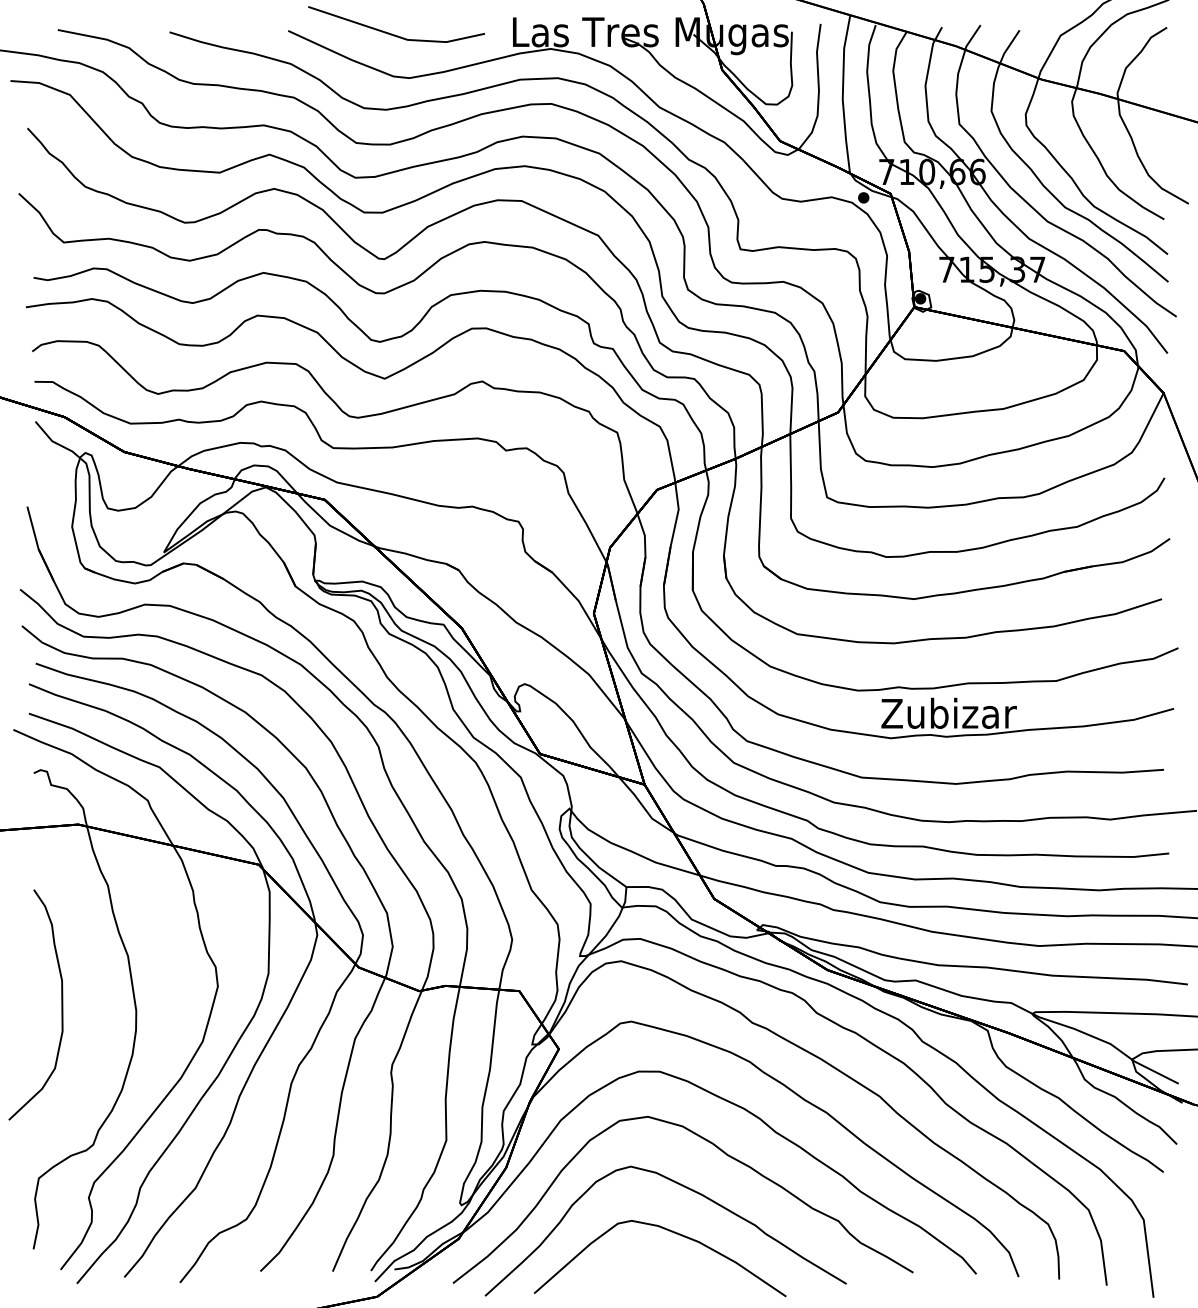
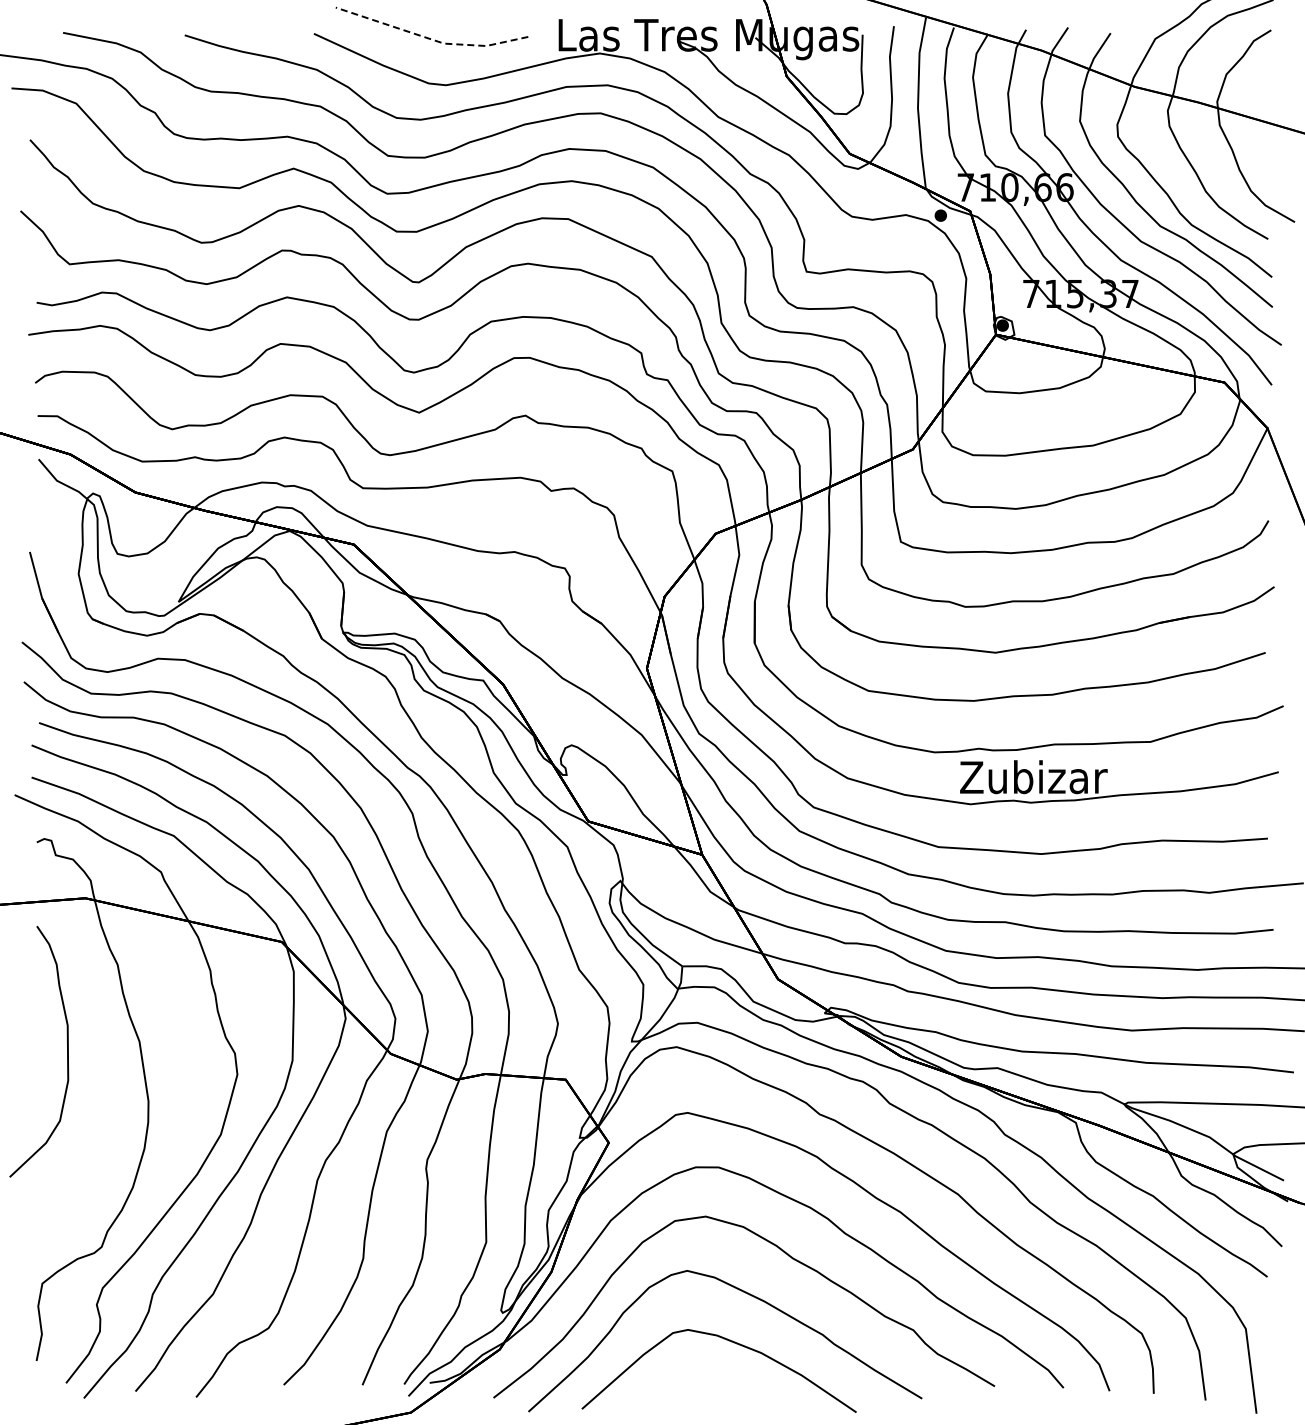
line: (395, 36) -> (430, 39), solid -> dashed
curve: (61, 1004) -> (67, 1051), moved

